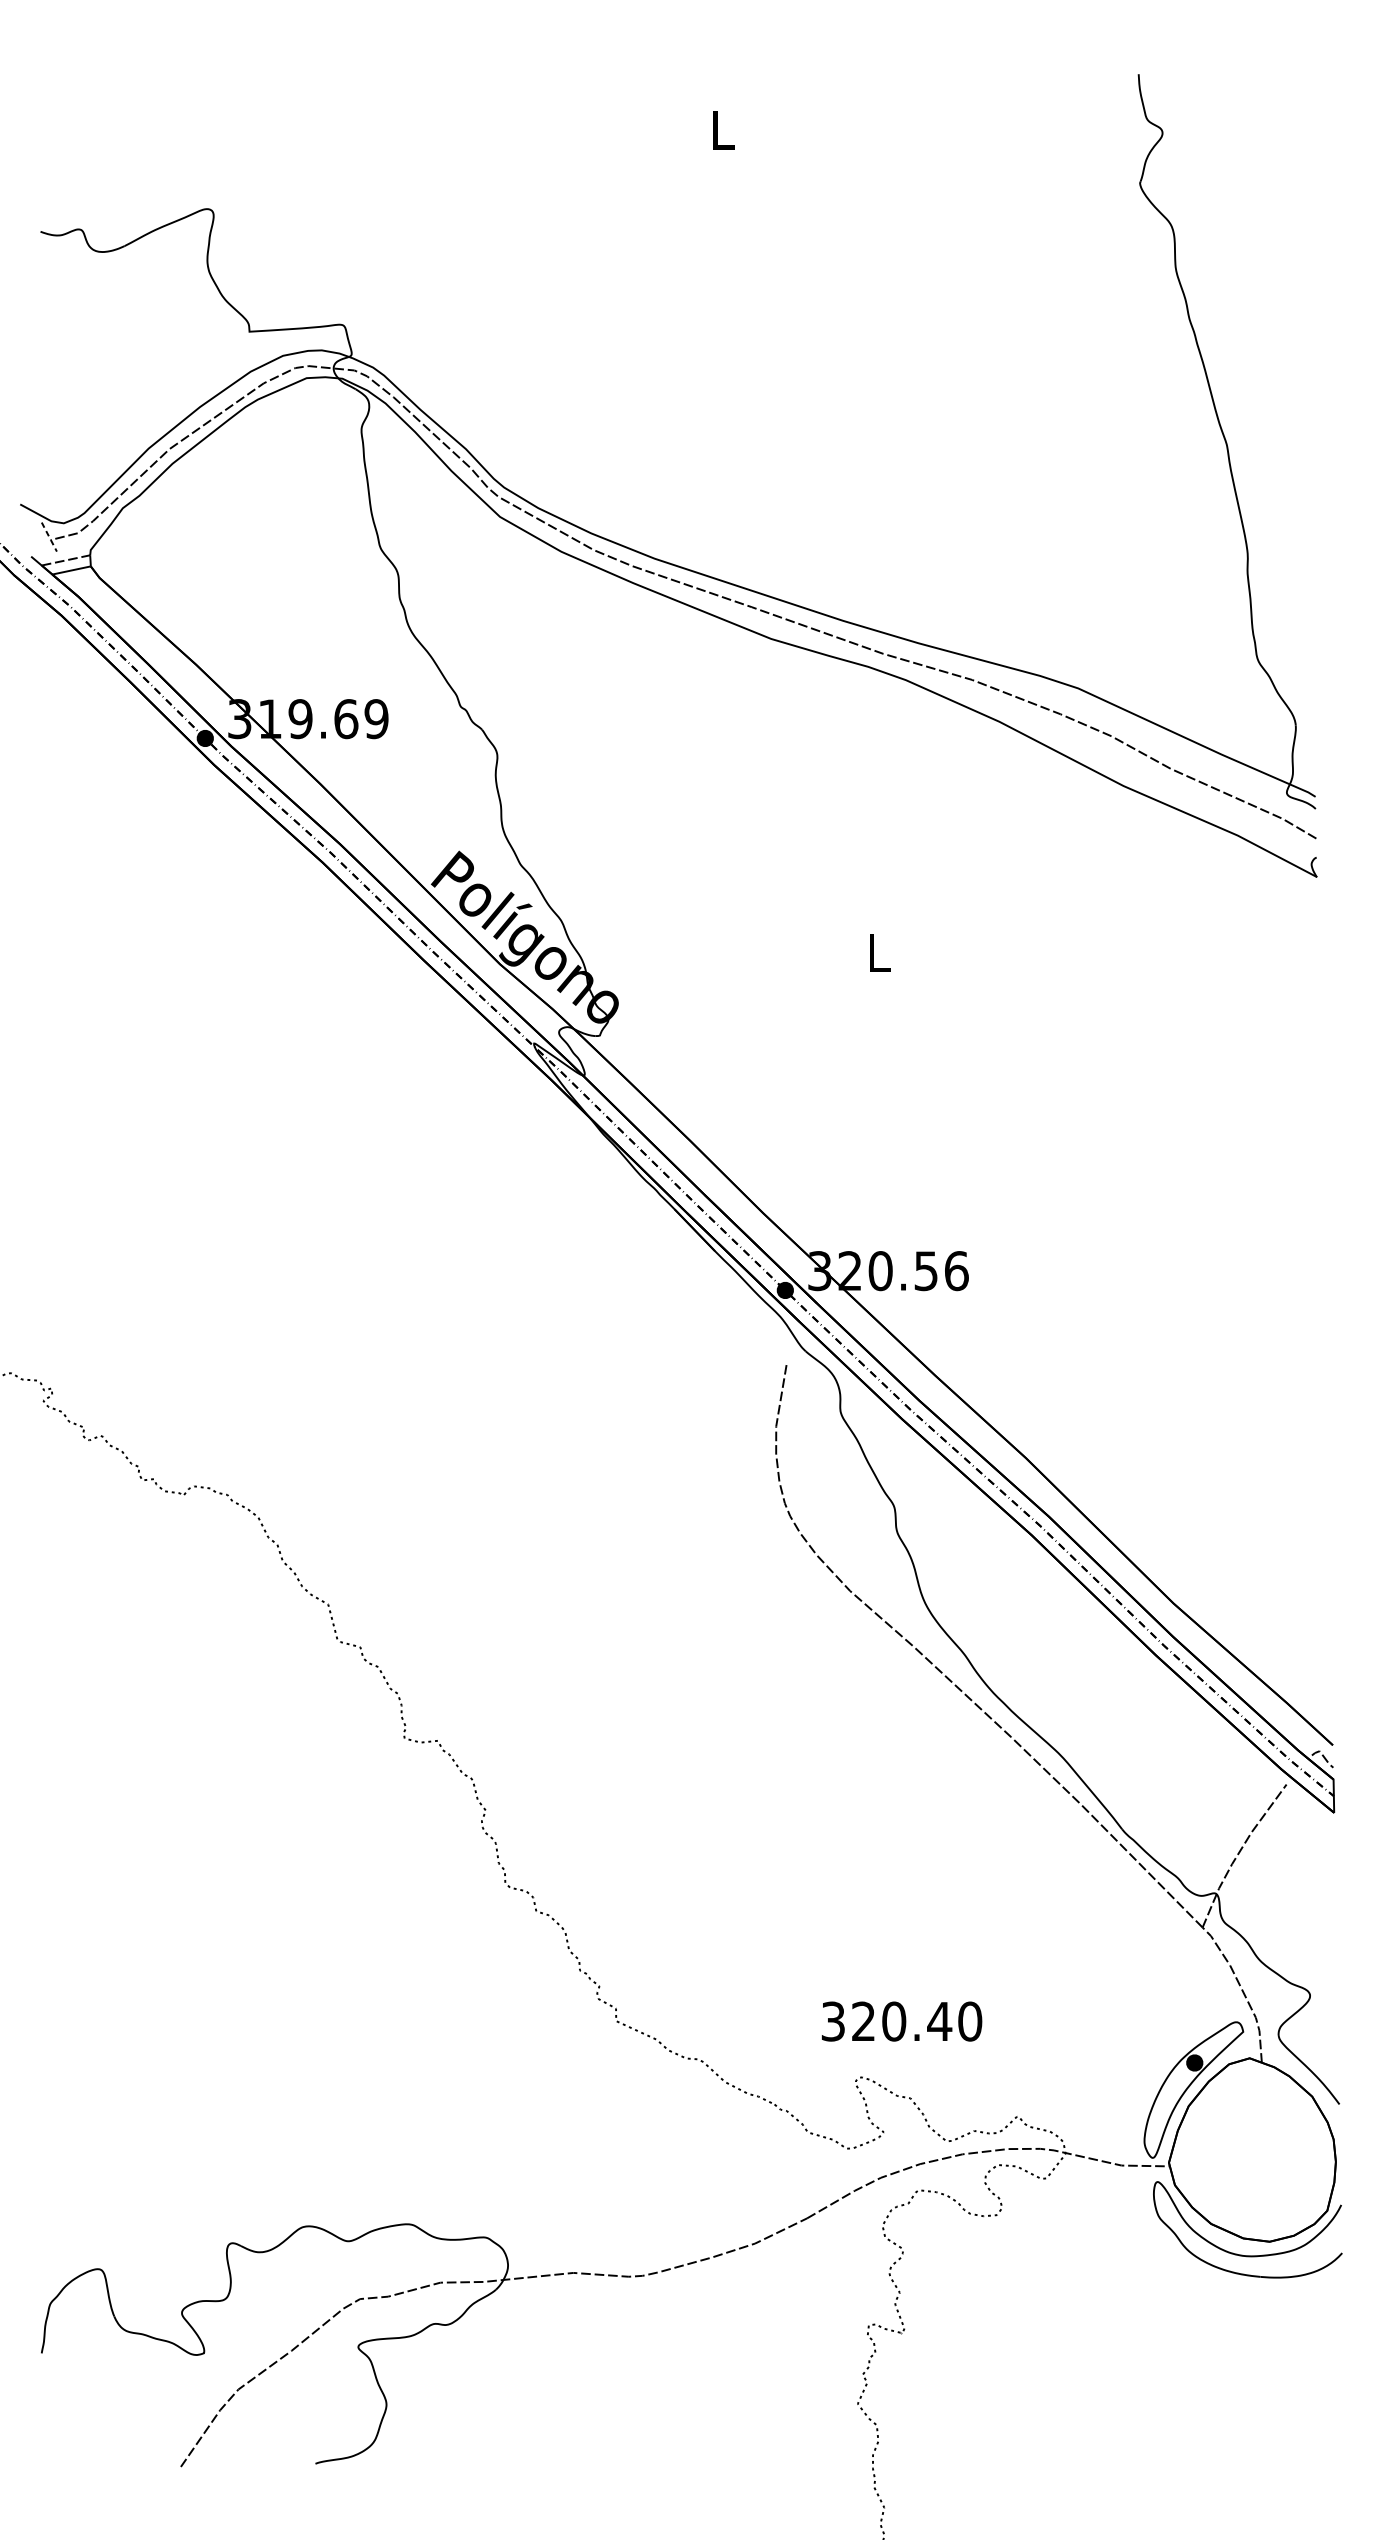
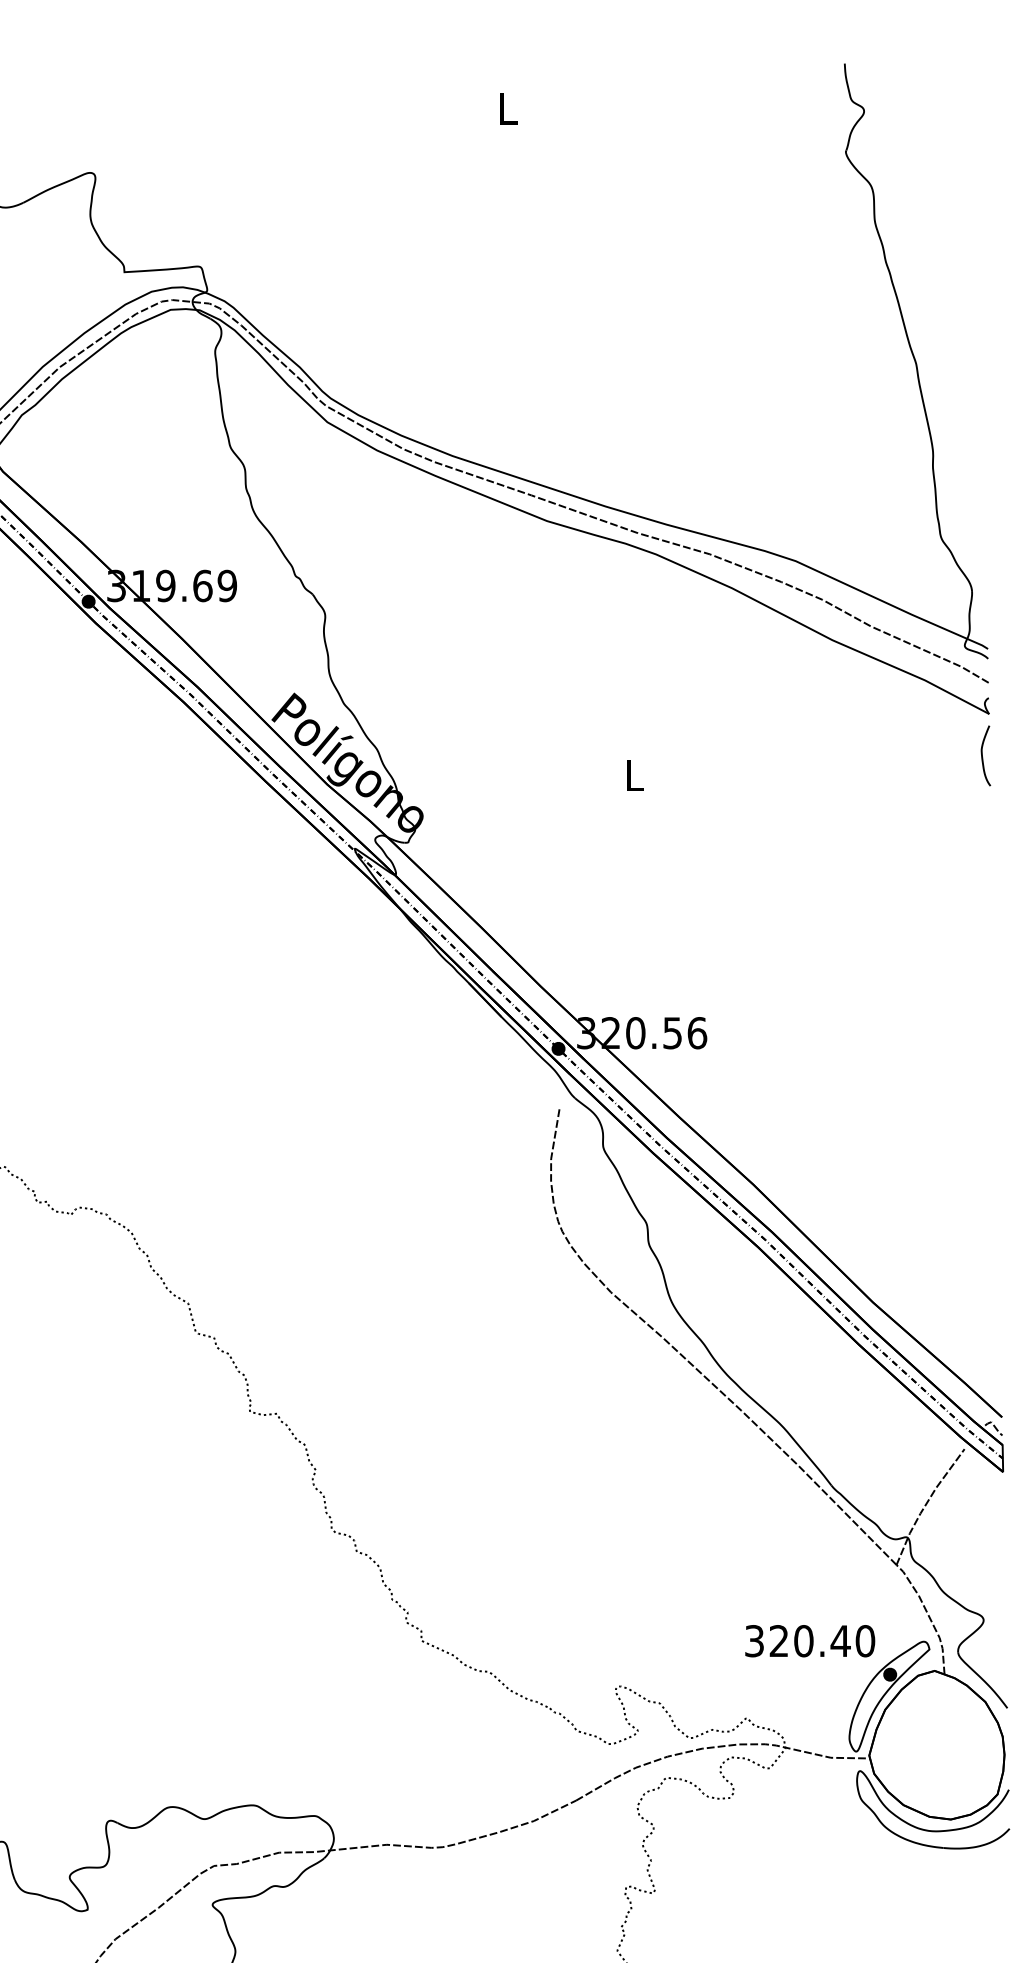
curve: (1309, 929) -> (983, 756), added
text: (901, 2021) -> (809, 1641), moved

